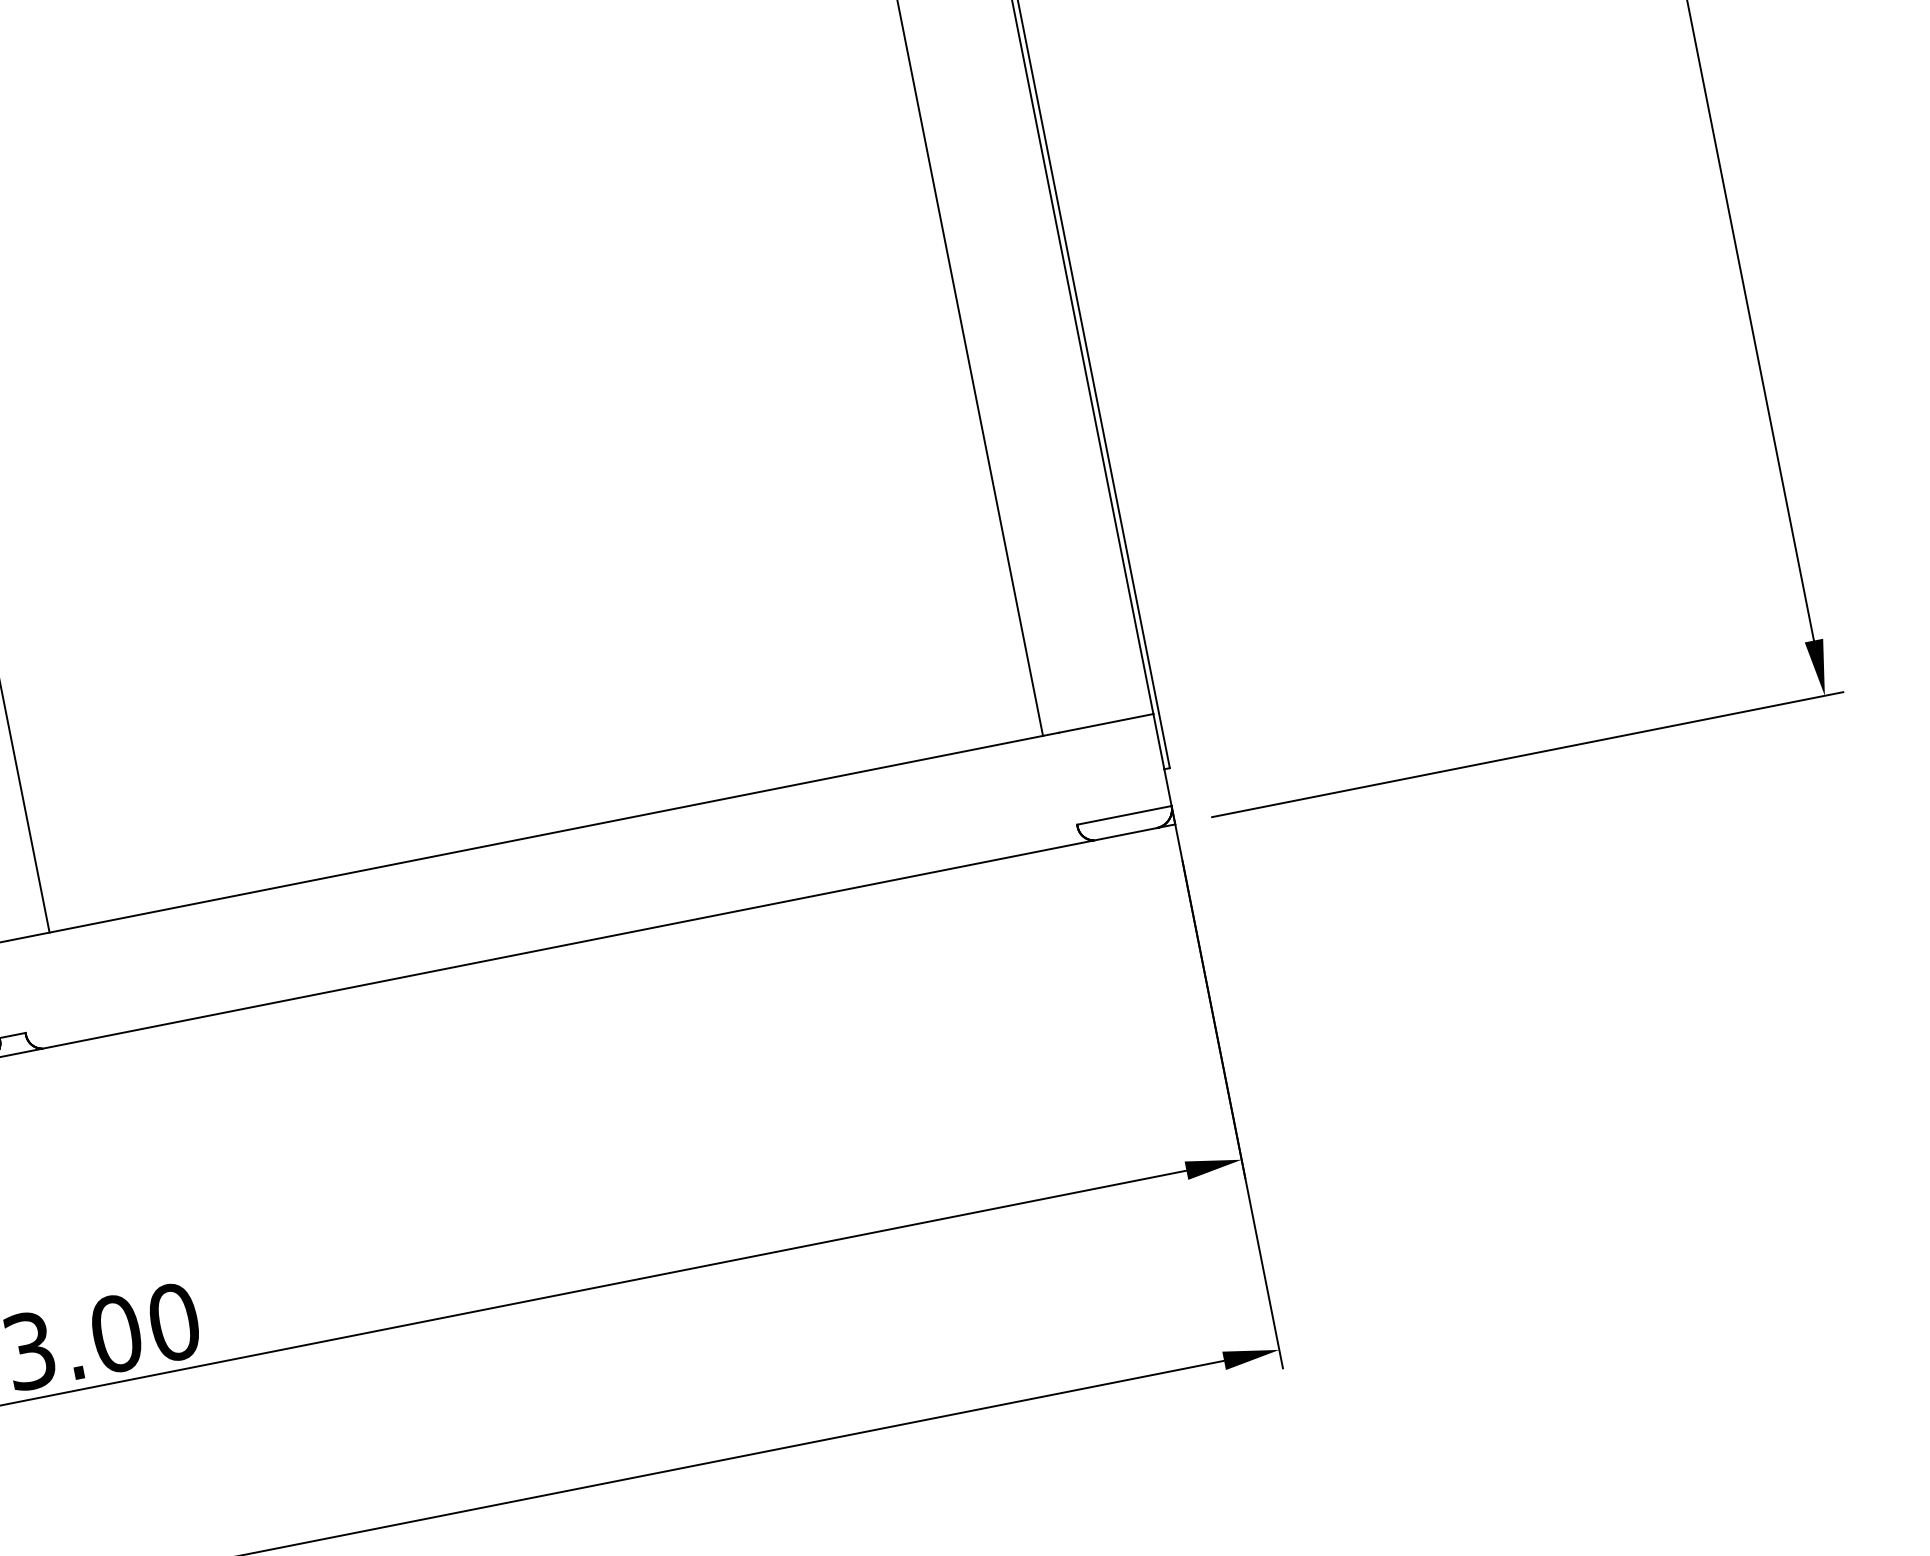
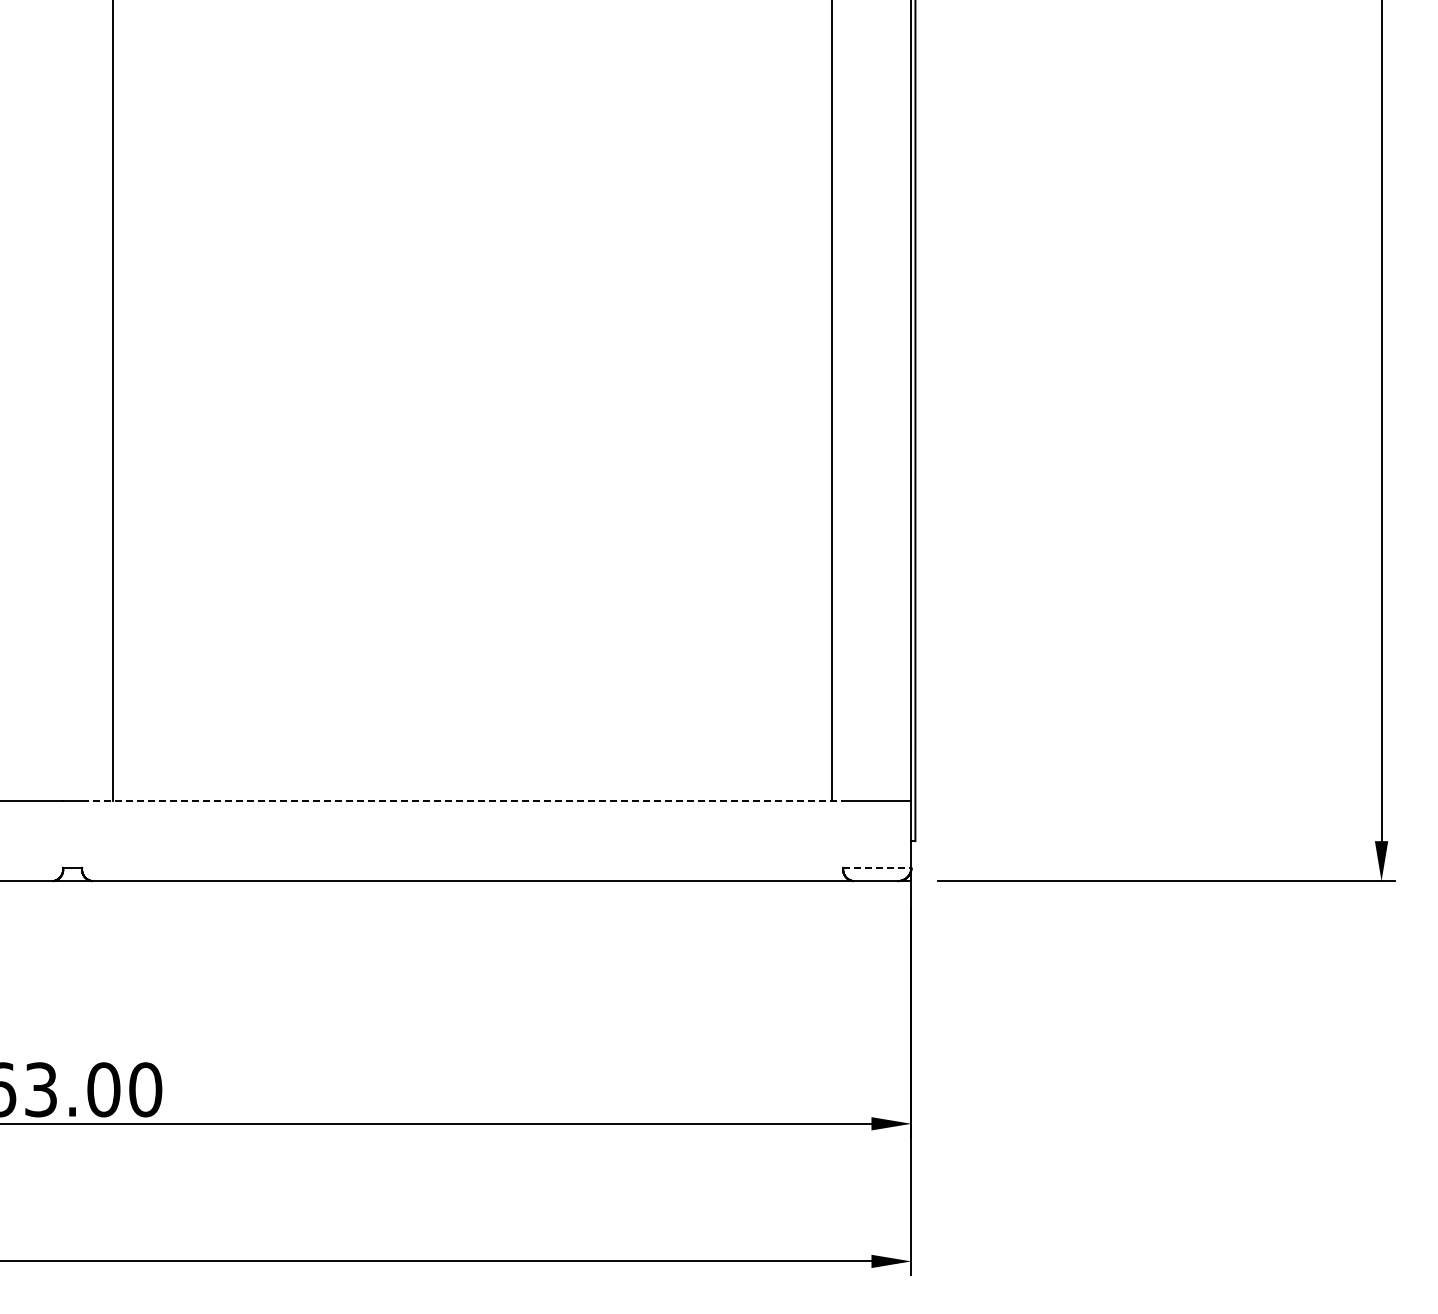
line: (1124, 814) -> (877, 867), solid -> dashed
line: (533, 837) -> (462, 801), solid -> dashed

